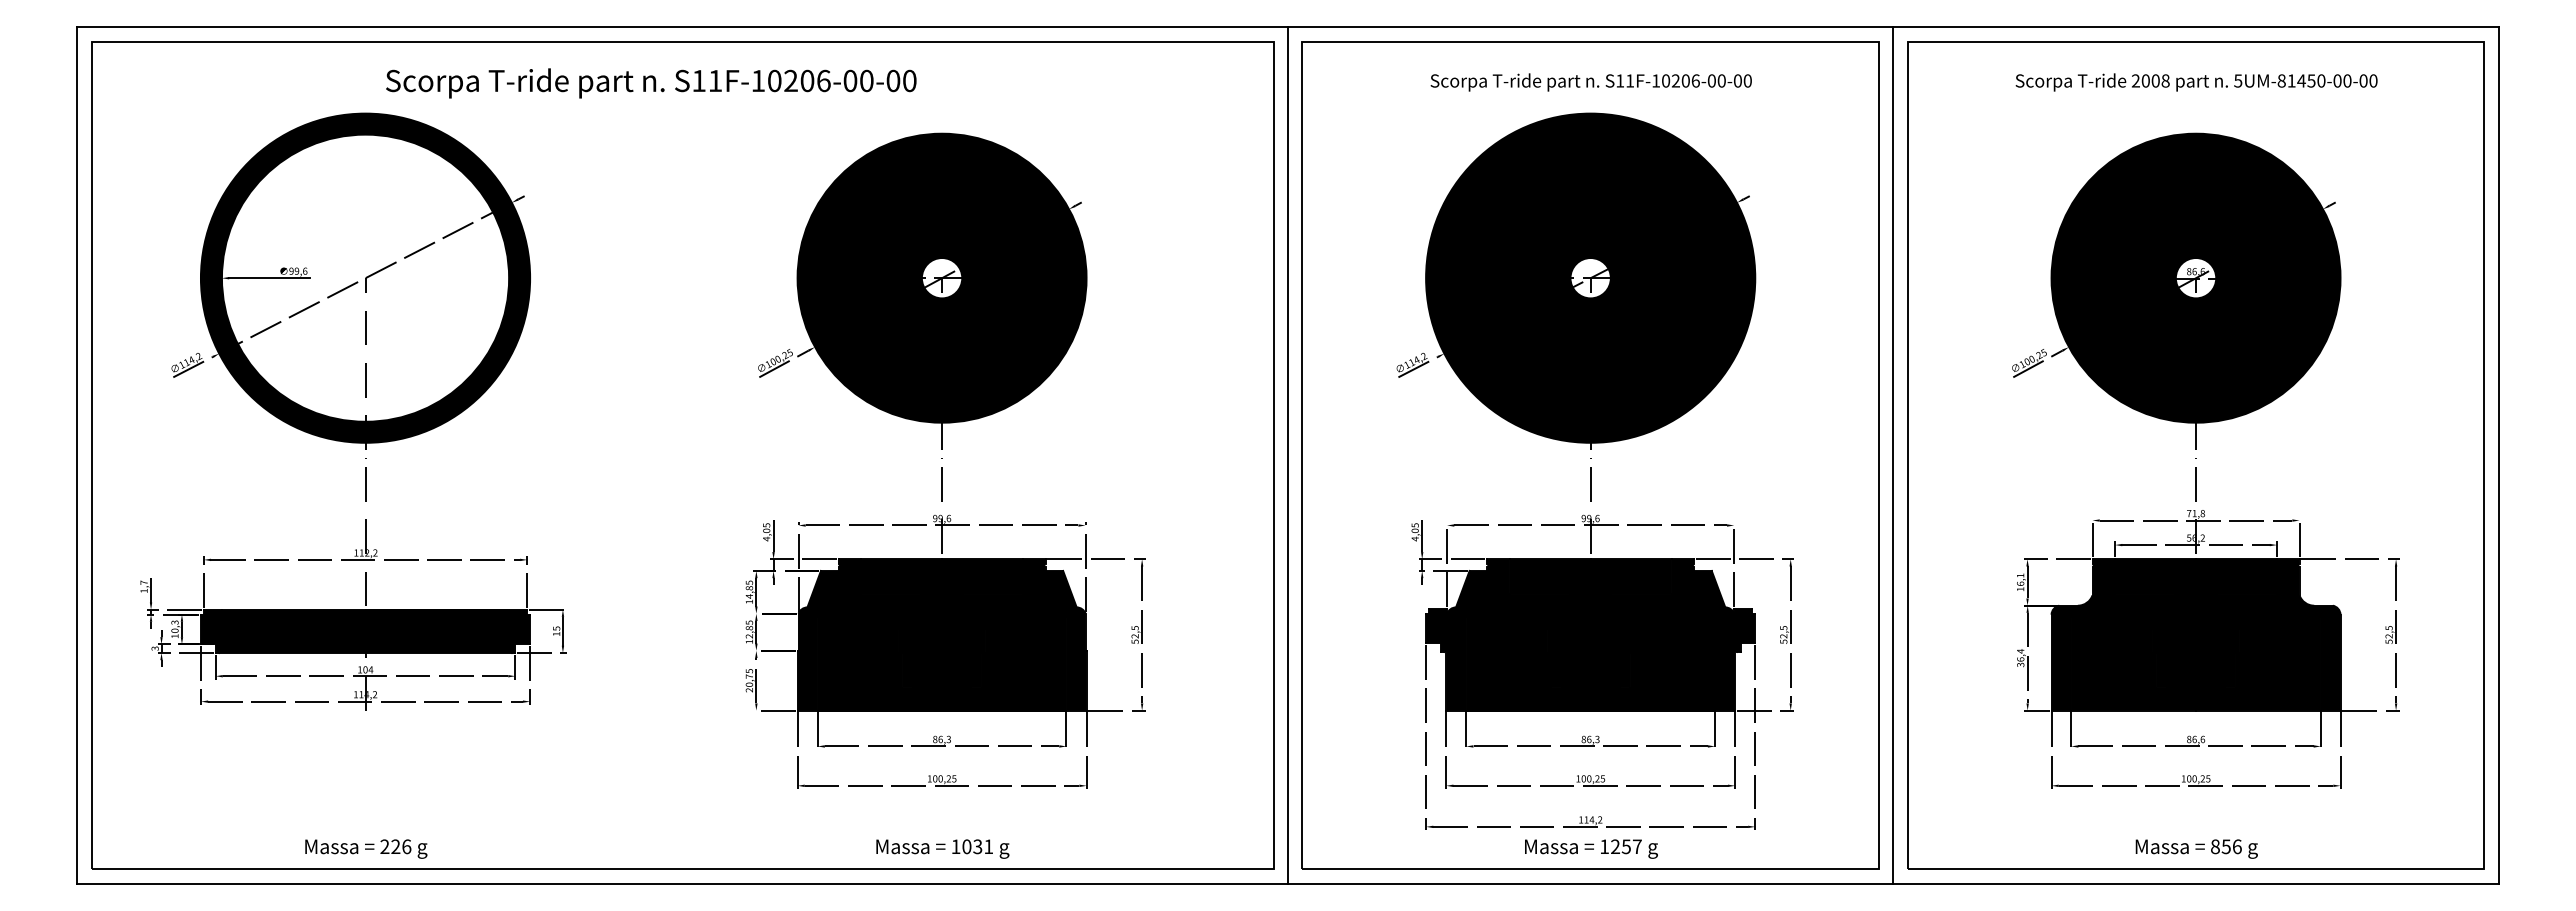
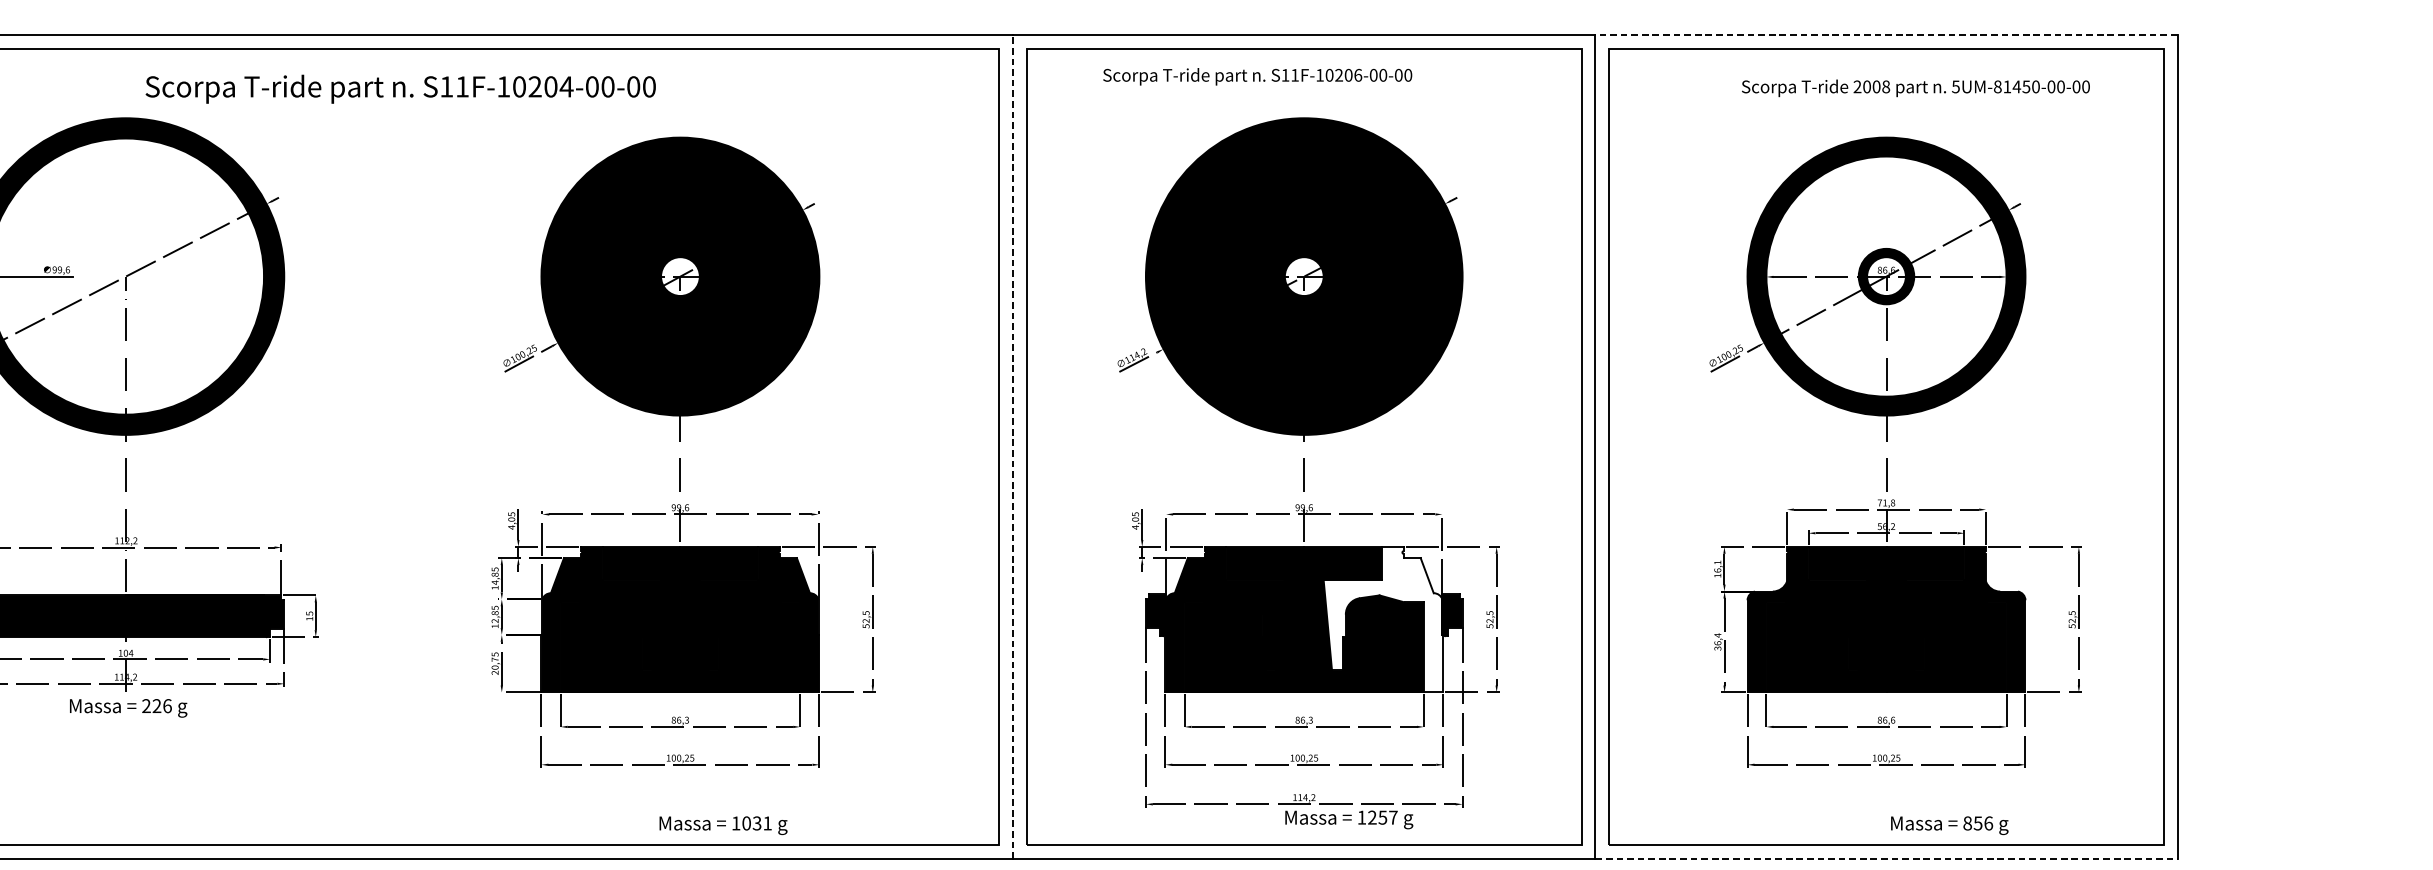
line: (2196, 27) -> (1886, 35), solid -> dashed
text: (823, 80) -> (566, 86), S11F-10206-00-00 -> S11F-10204-00-00
text: (1590, 82) -> (1256, 76), moved
text: (2196, 82) -> (1915, 88), moved
fill: (2195, 278) -> (1885, 276), removed
line: (1288, 455) -> (1013, 447), solid -> dashed
fill: (1672, 634) -> (1382, 619), removed
text: (366, 848) -> (128, 707), moved
text: (942, 848) -> (723, 825), moved
text: (1591, 848) -> (1349, 819), moved
text: (2196, 848) -> (1949, 825), moved
line: (2196, 883) -> (1886, 858), solid -> dashed

